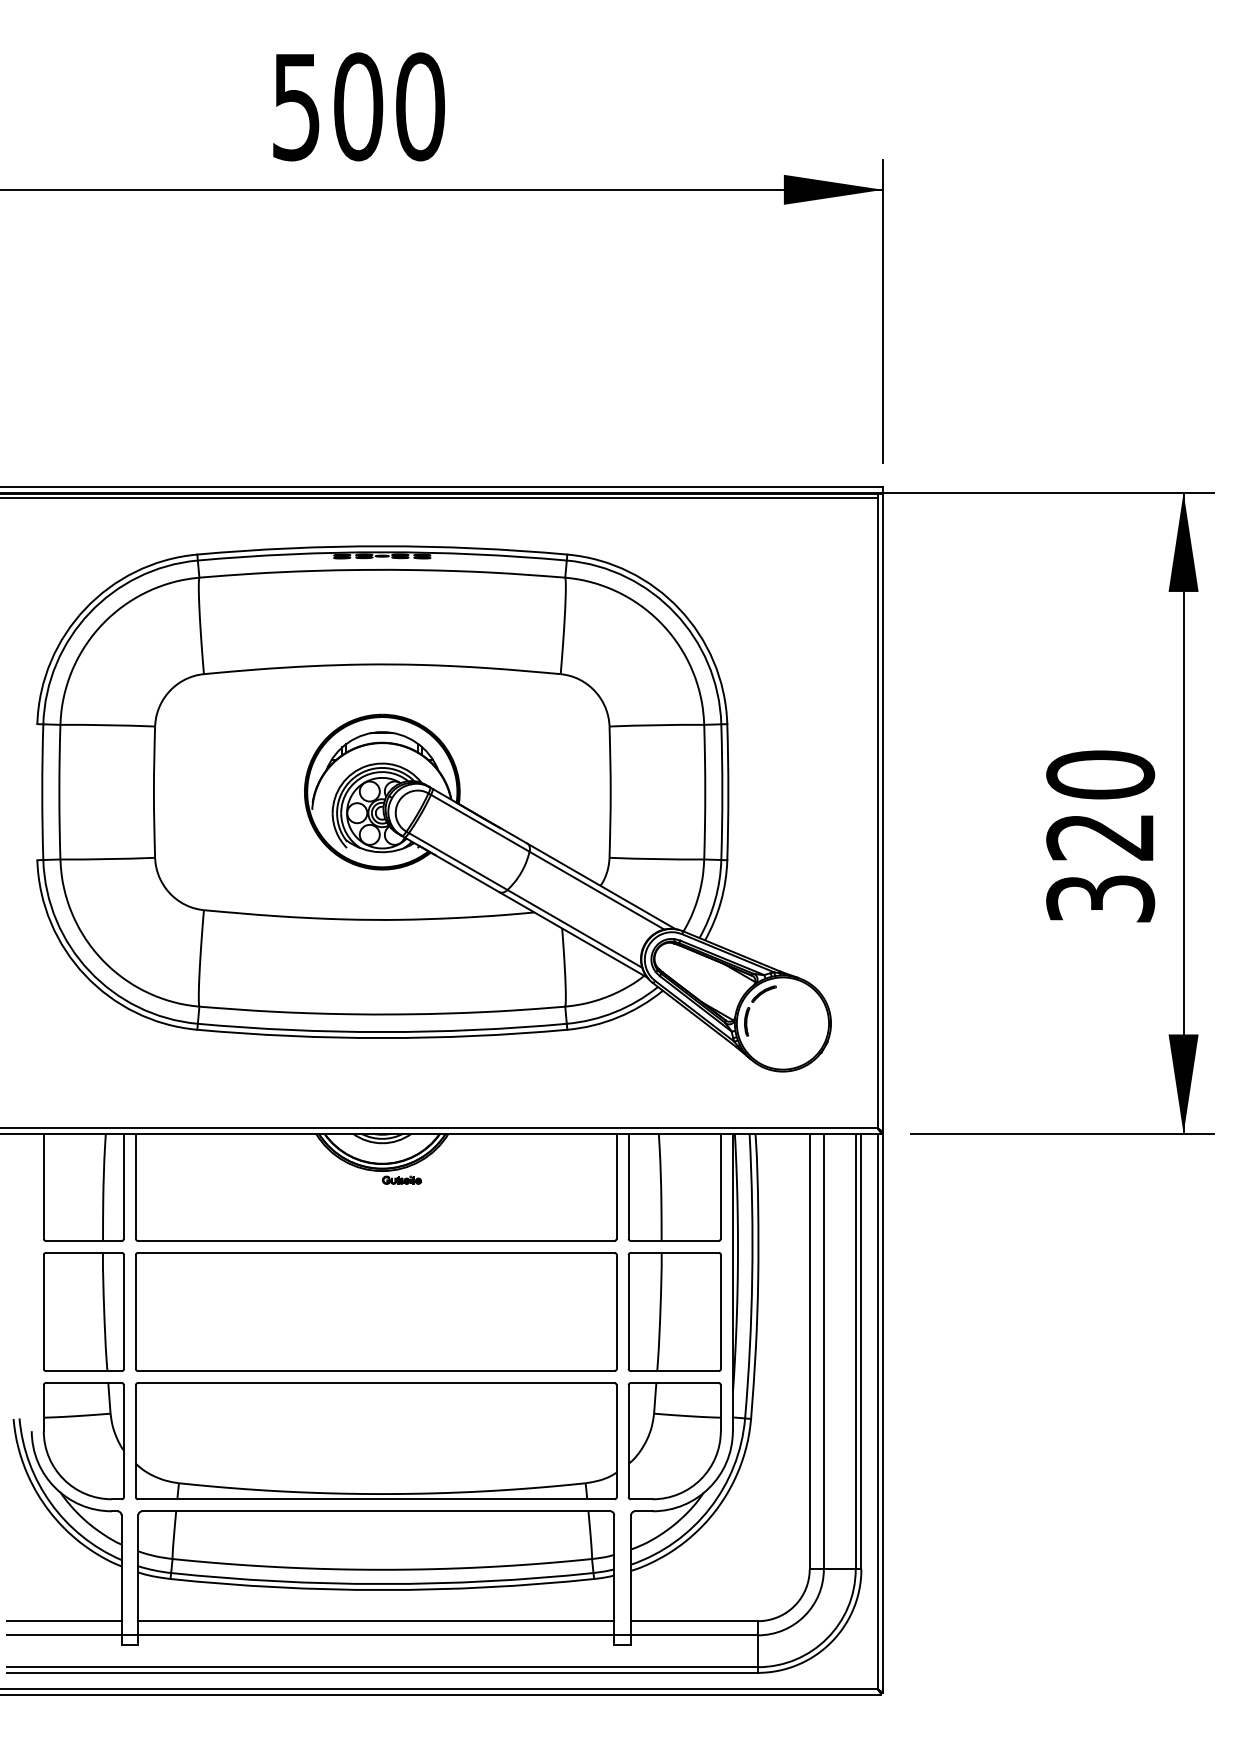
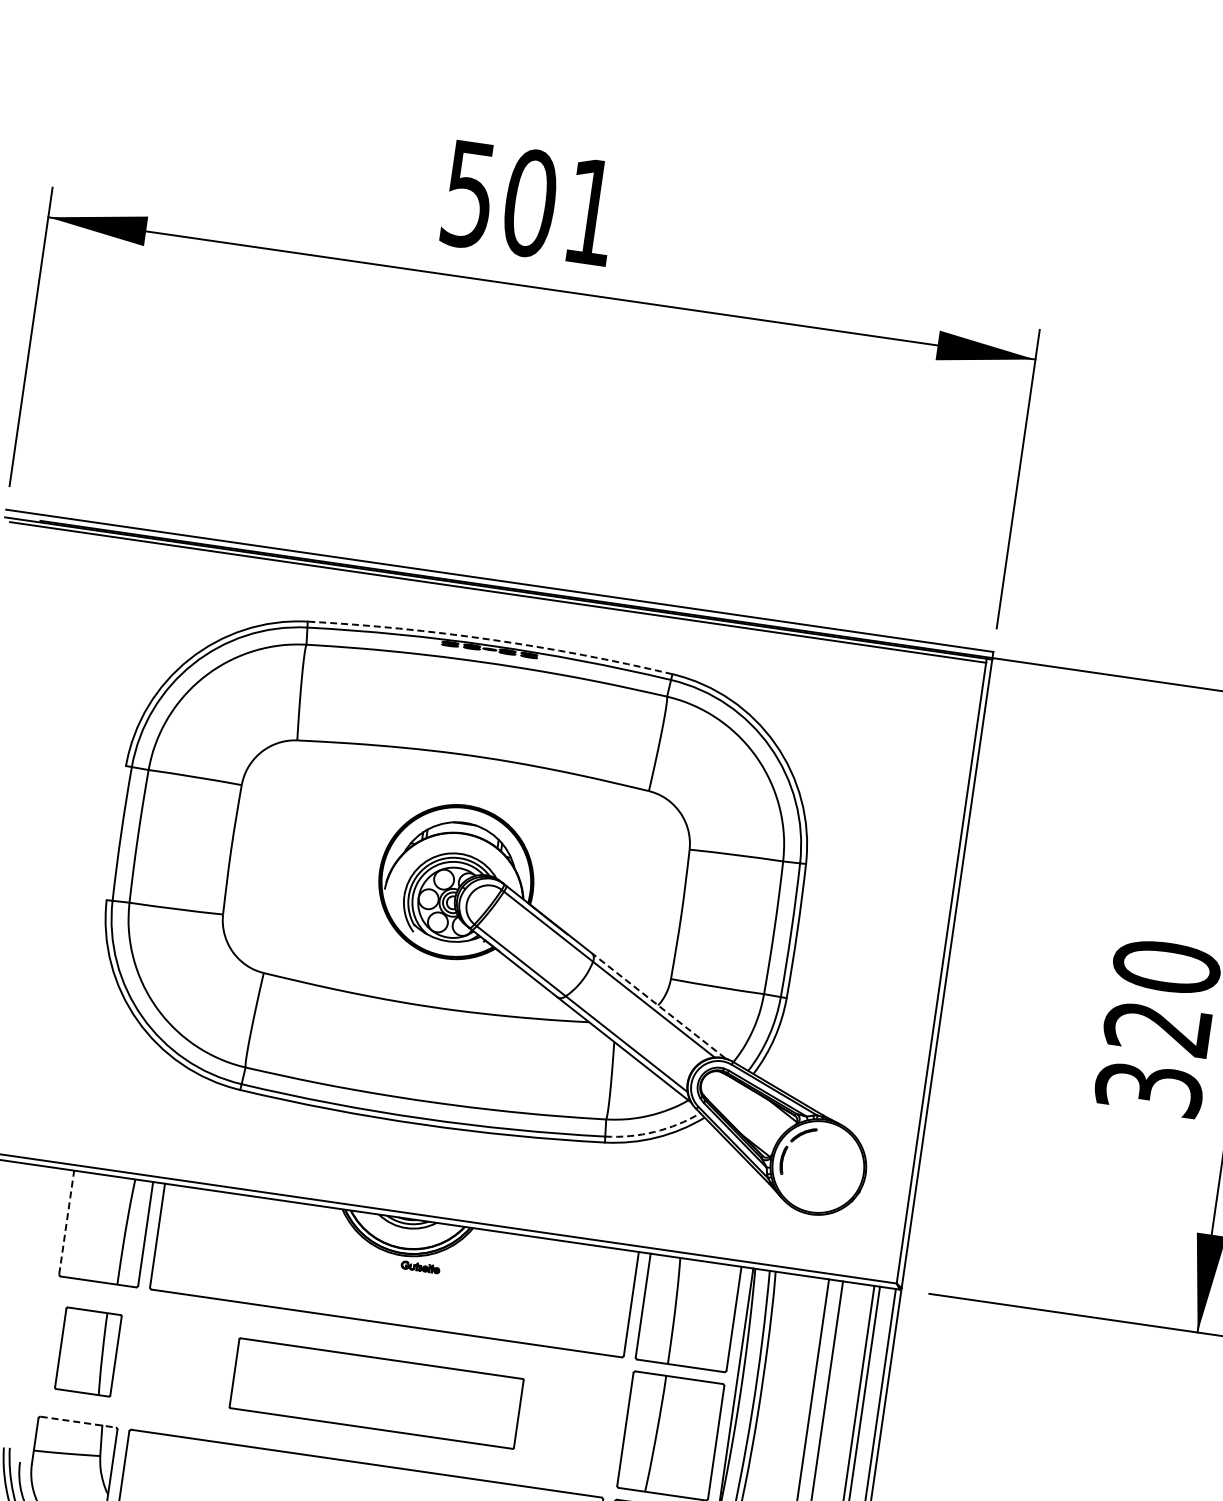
text: (420, 106) -> (591, 211), 500 -> 501
arc: (382, 546) -> (491, 639), solid -> dashed
line: (600, 885) -> (658, 1005), solid -> dashed
arc: (615, 1012) -> (654, 1132), solid -> dashed
line: (43, 1186) -> (66, 1222), solid -> dashed
part: (83, 1311) -> (88, 1351), size x0.7
part: (376, 1311) -> (376, 1393), size x0.6
line: (84, 1383) -> (78, 1422), solid -> dashed

